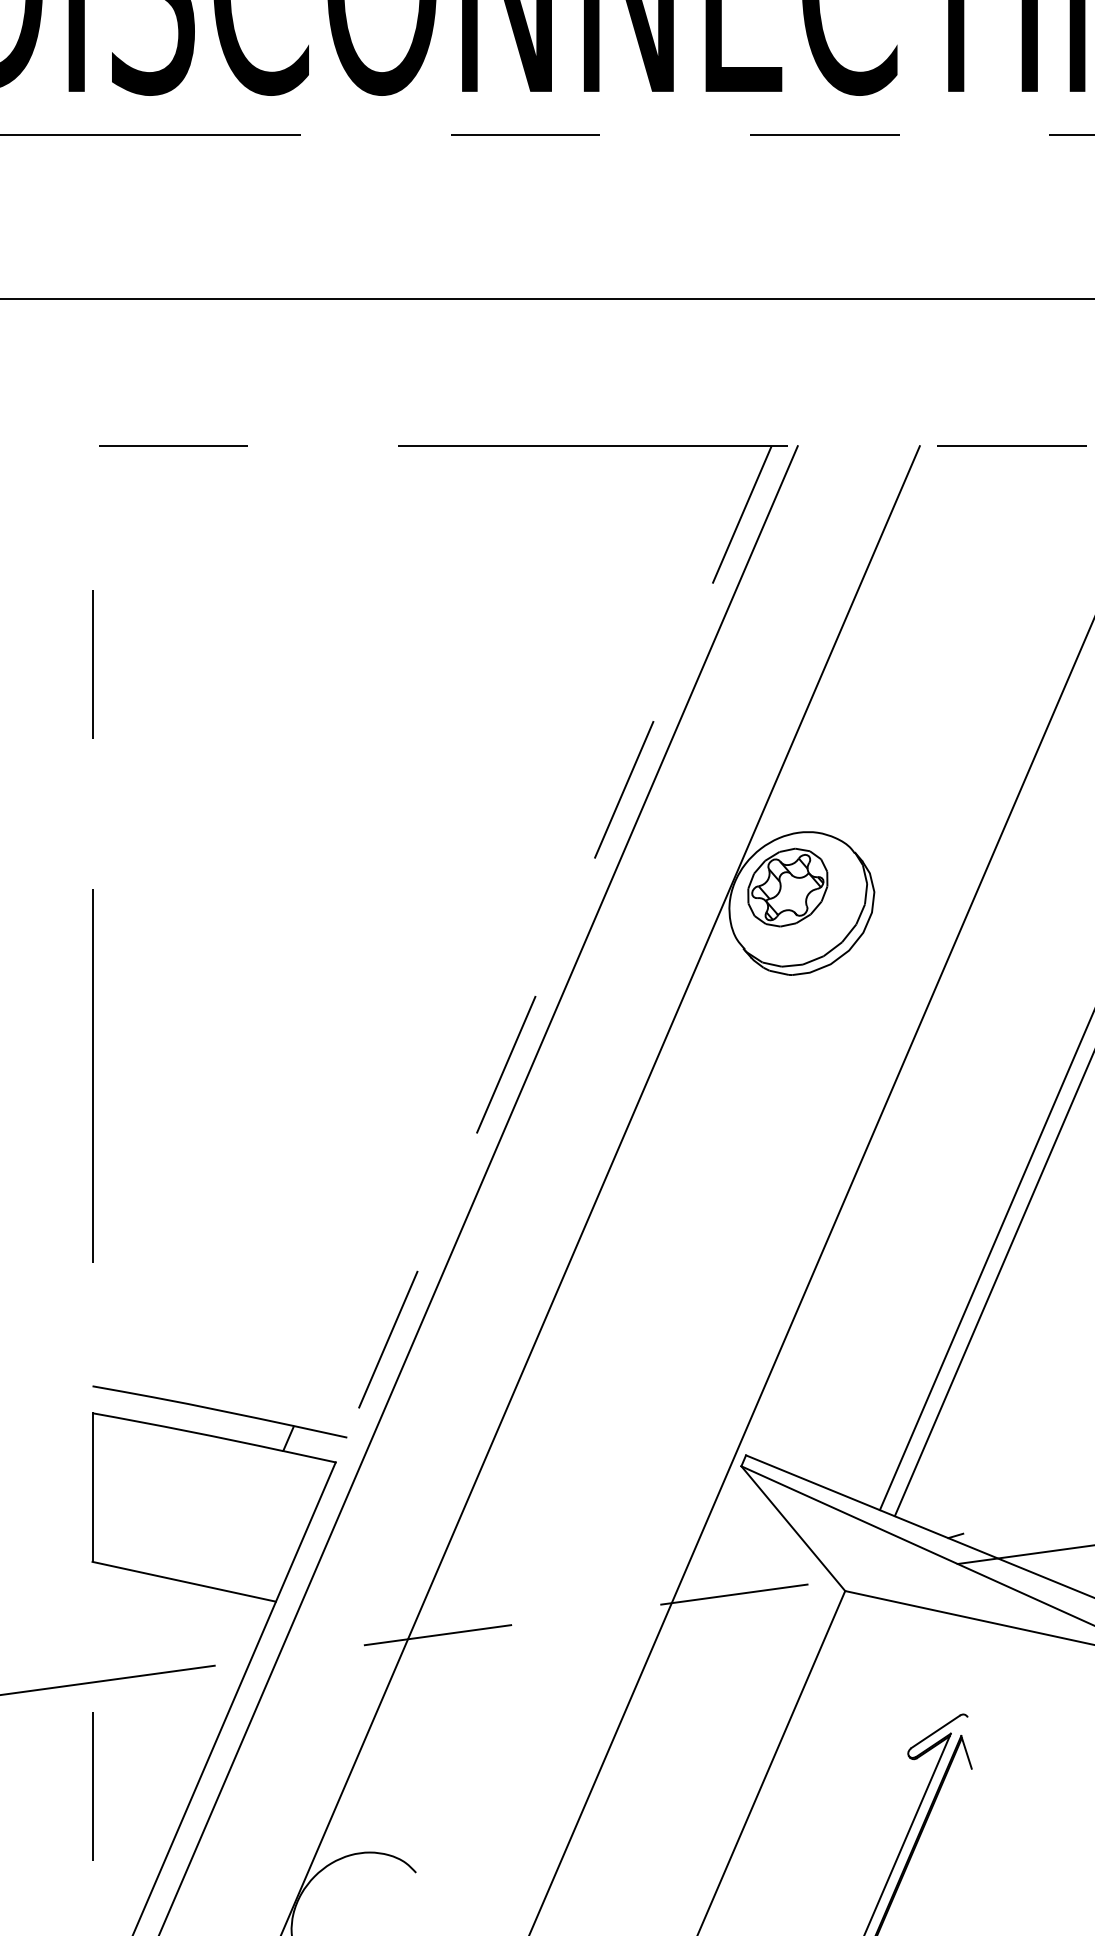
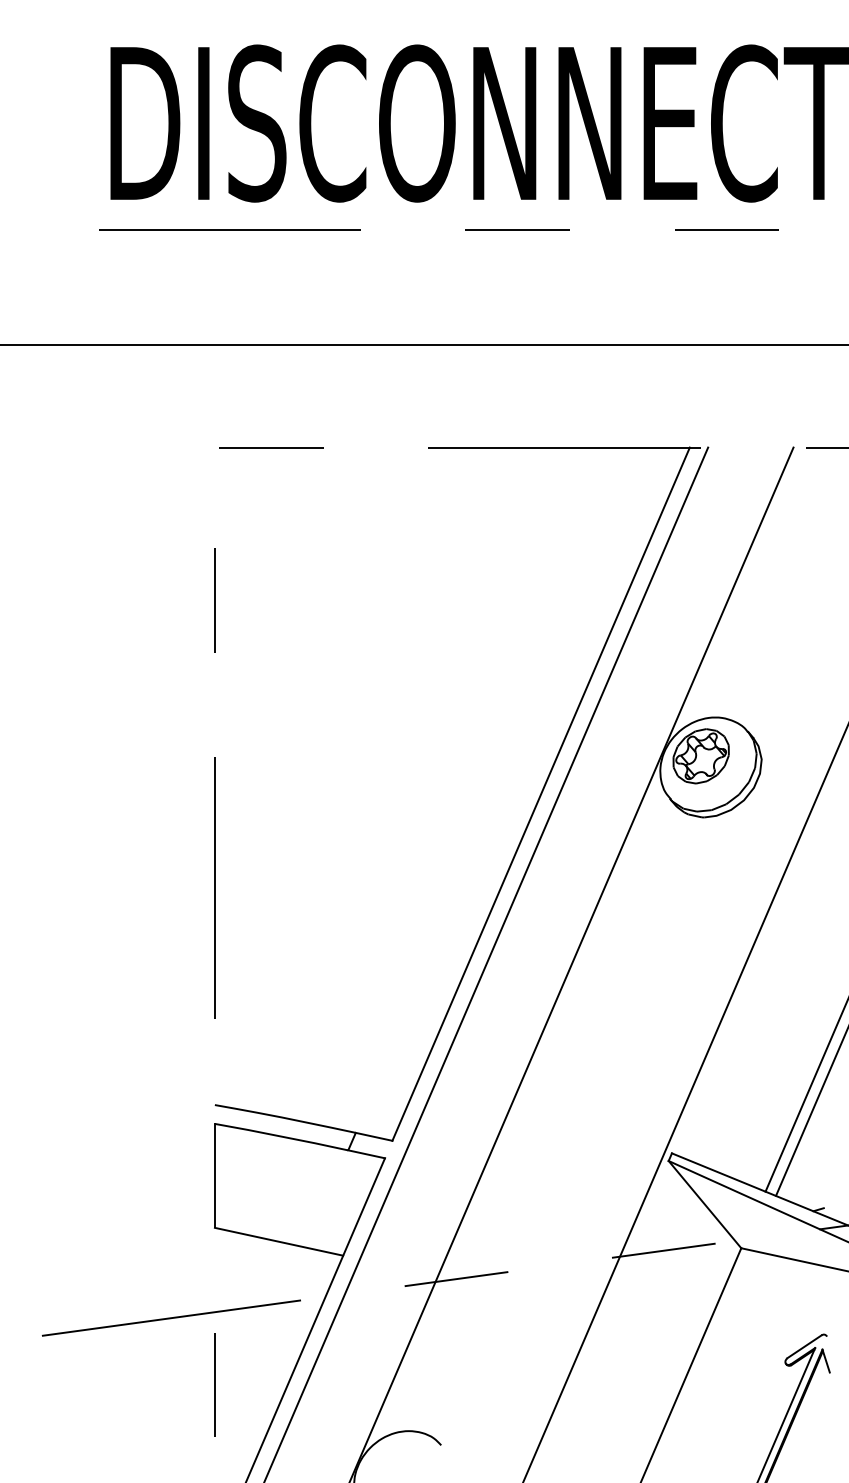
line: (558, 942) -> (540, 794), dashed -> solid

